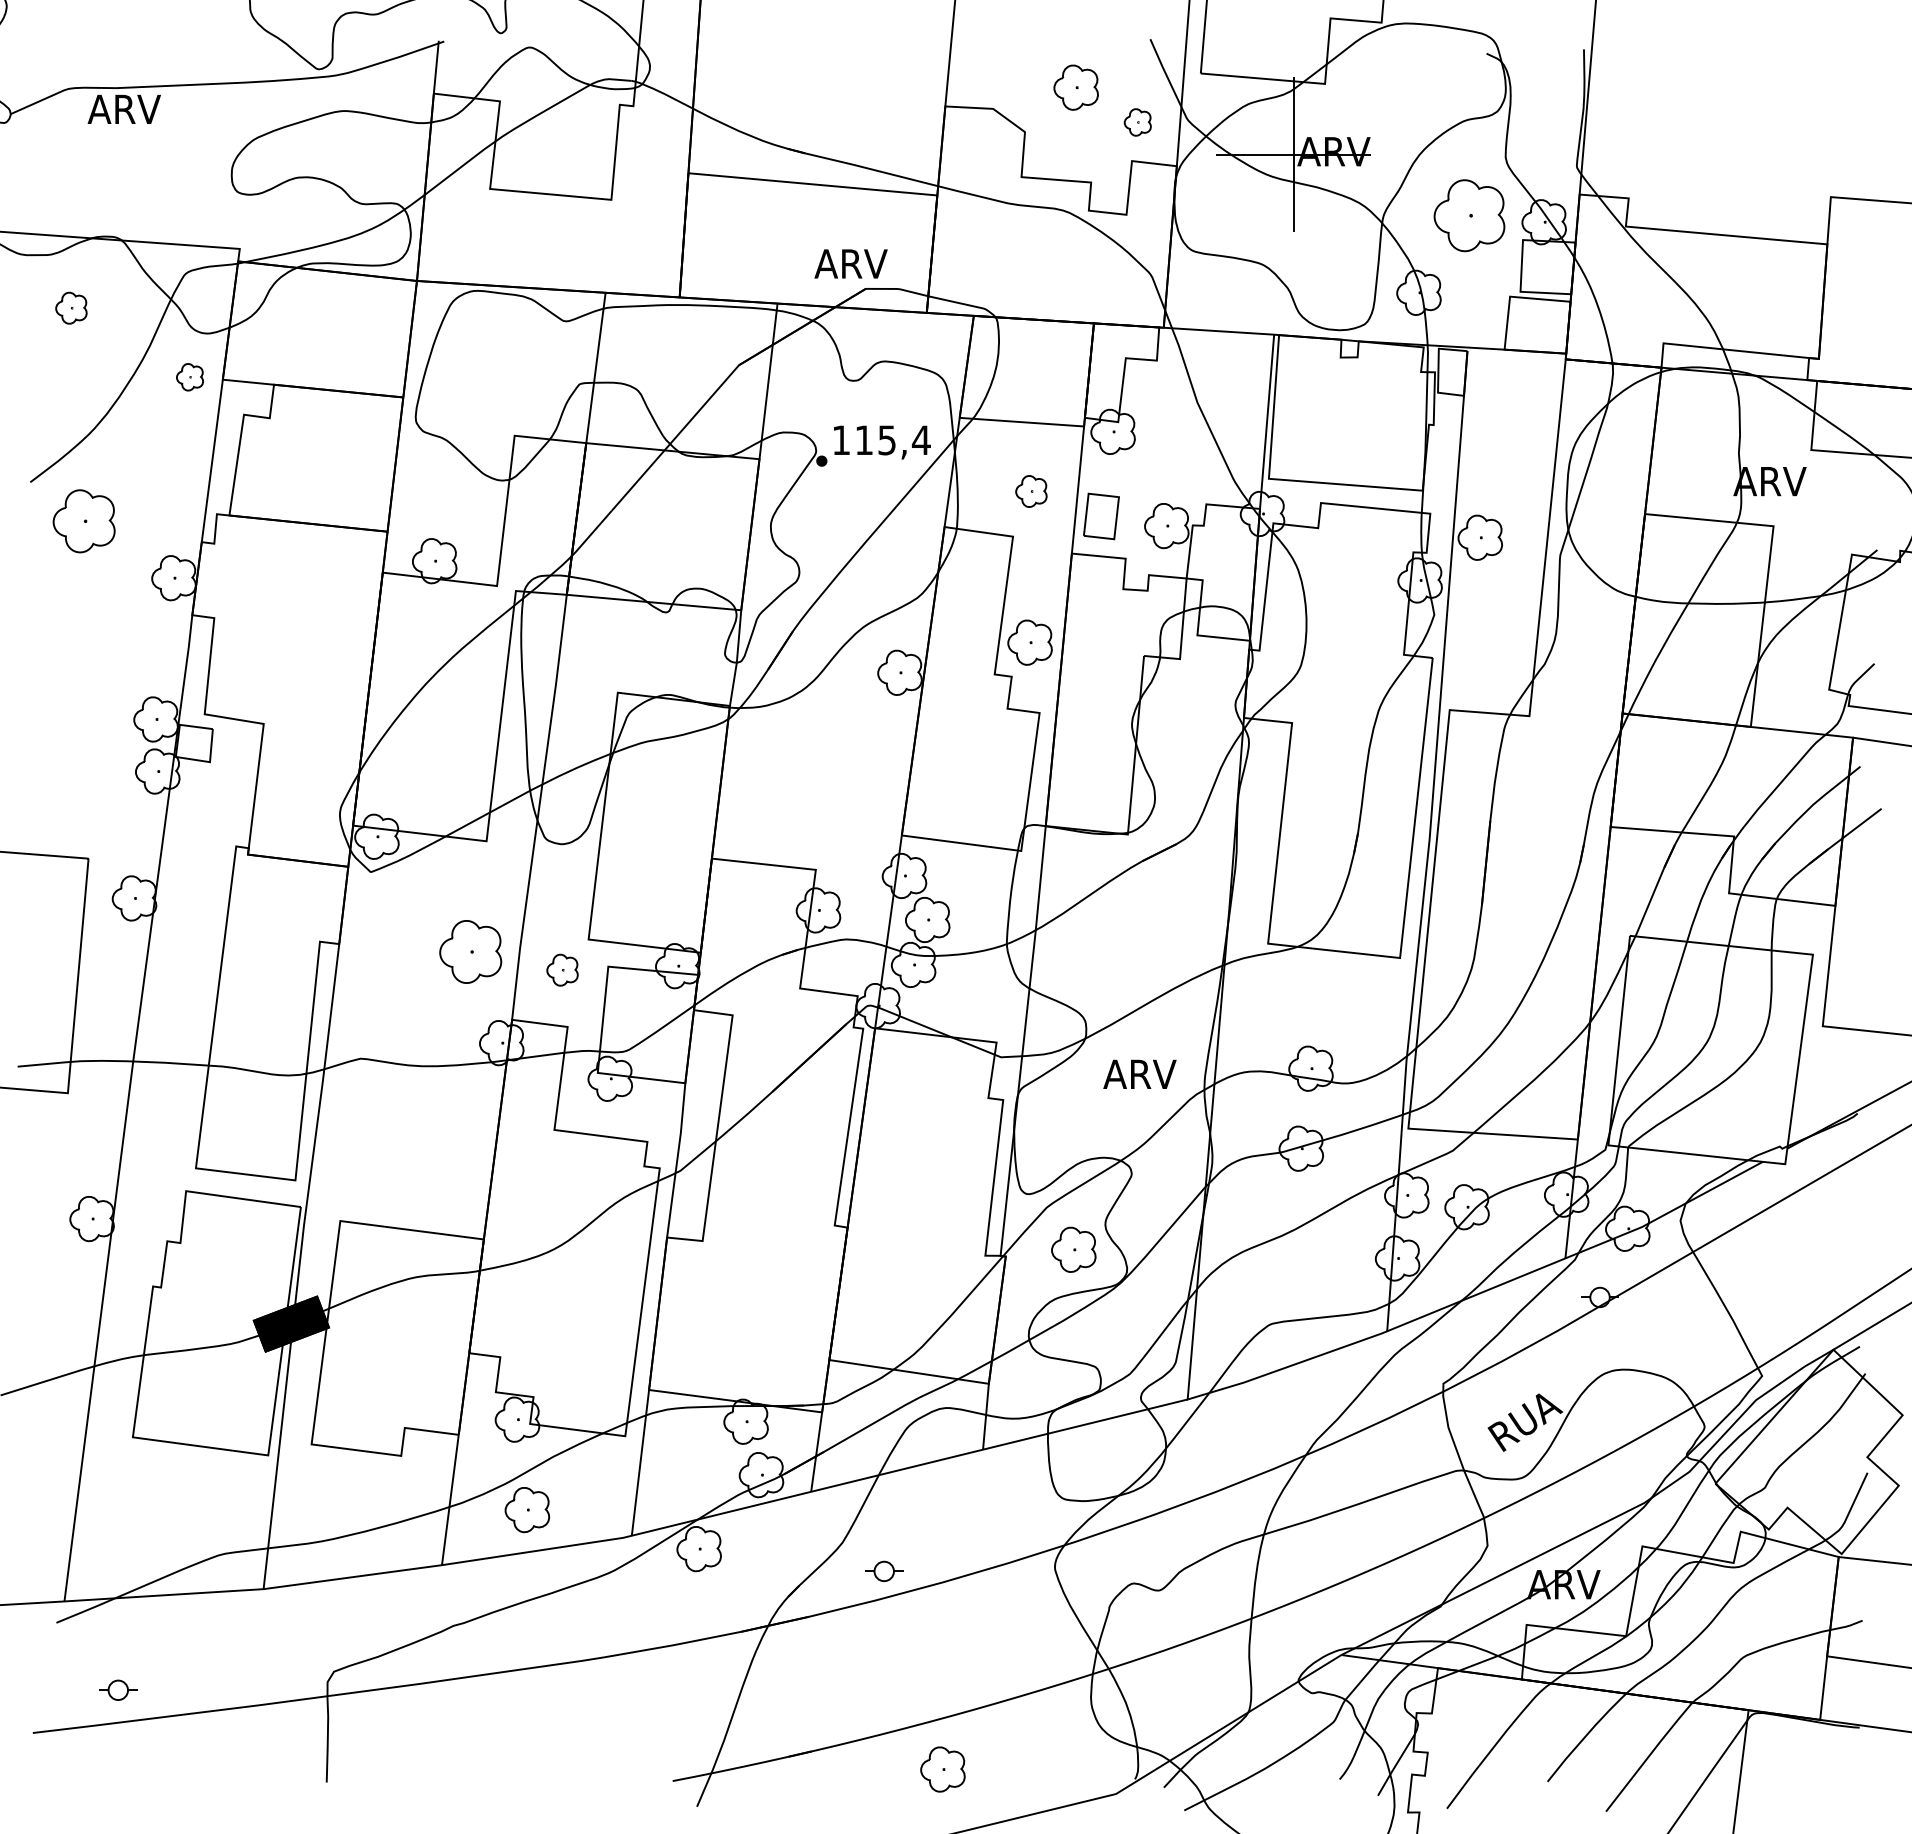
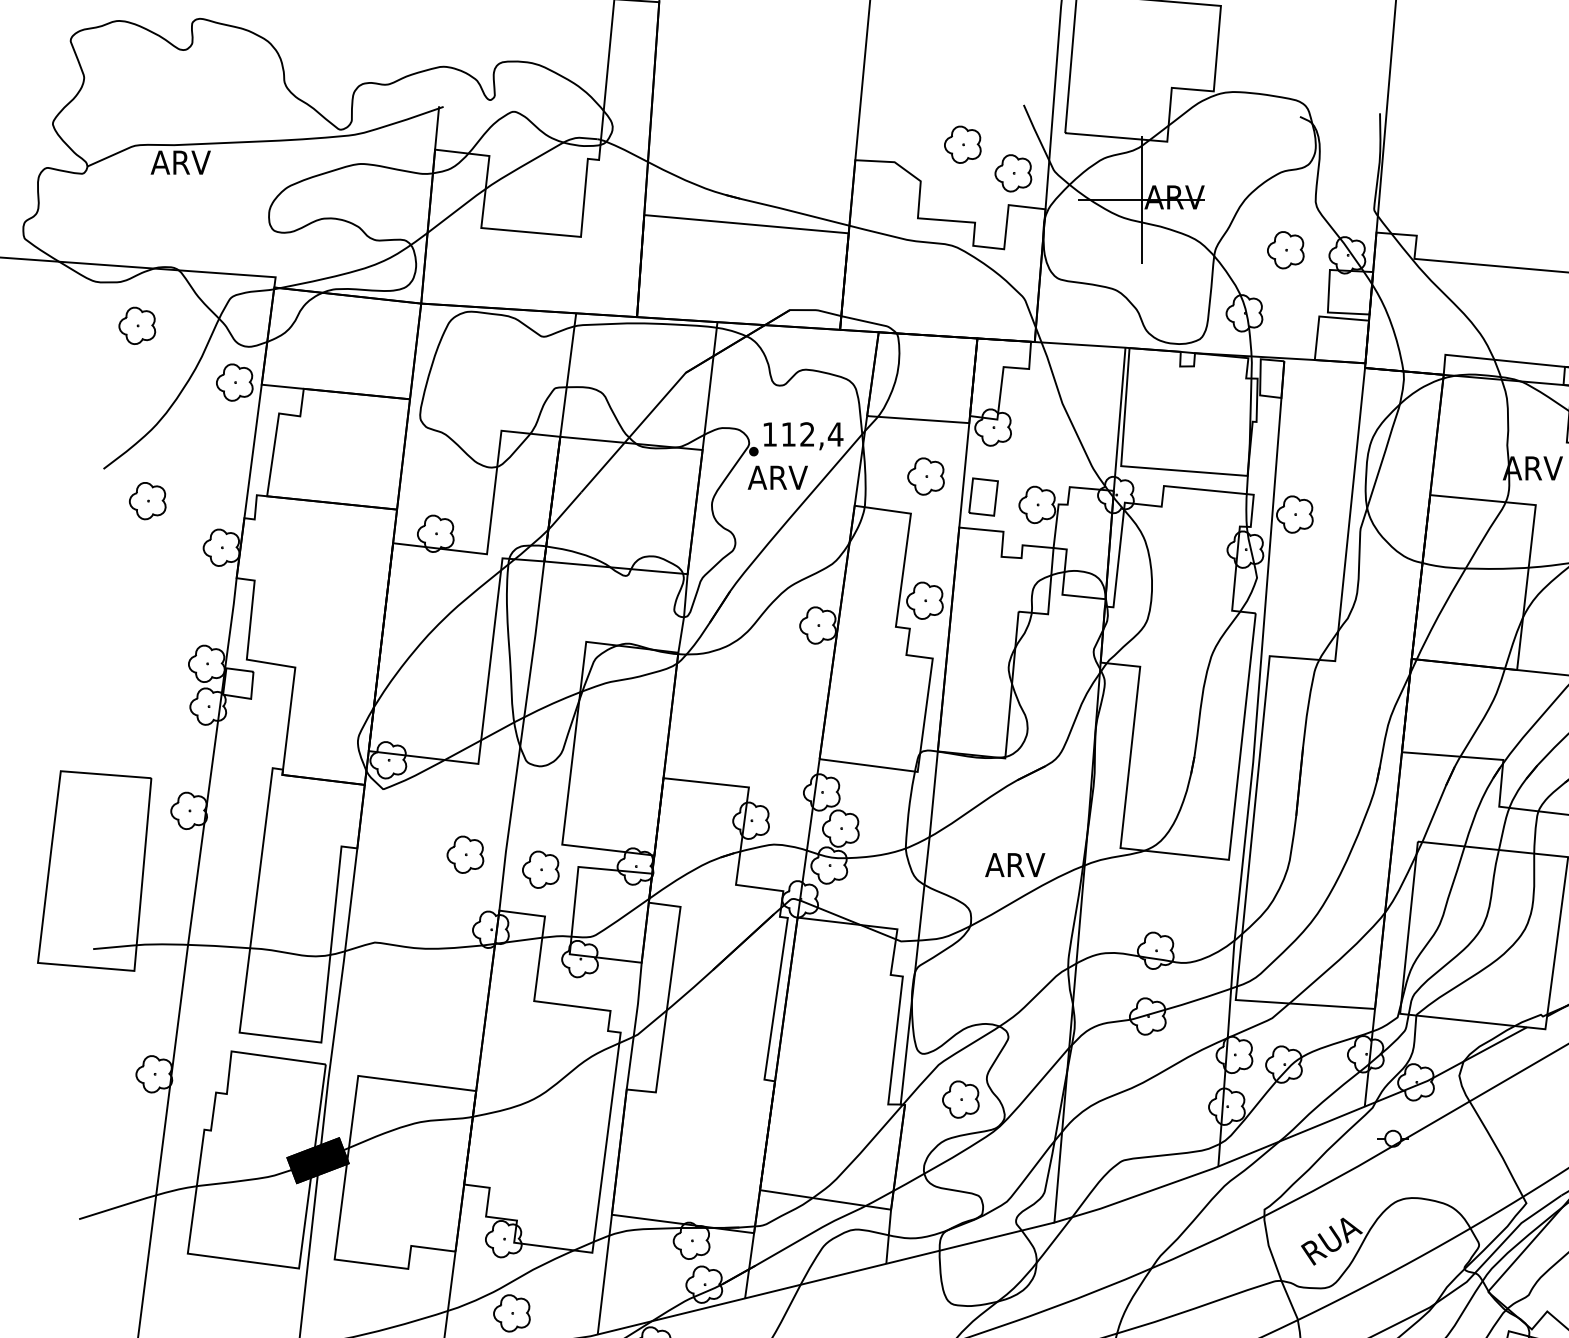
part: (1137, 122) -> (1013, 173), size x1.67
part: (1468, 216) -> (1285, 250), size x0.62
text: (850, 263) -> (777, 477), moved
part: (71, 308) -> (137, 326), size x1.43
part: (189, 377) -> (234, 382), size x1.67
text: (886, 440) -> (806, 434), 115,4 -> 112,4
part: (1031, 491) -> (926, 476), size x1.43
part: (83, 521) -> (147, 501), size x0.71
part: (470, 951) -> (465, 854), size x0.71
part: (562, 970) -> (540, 870), size x1.43
text: (1139, 1073) -> (1014, 864), moved

